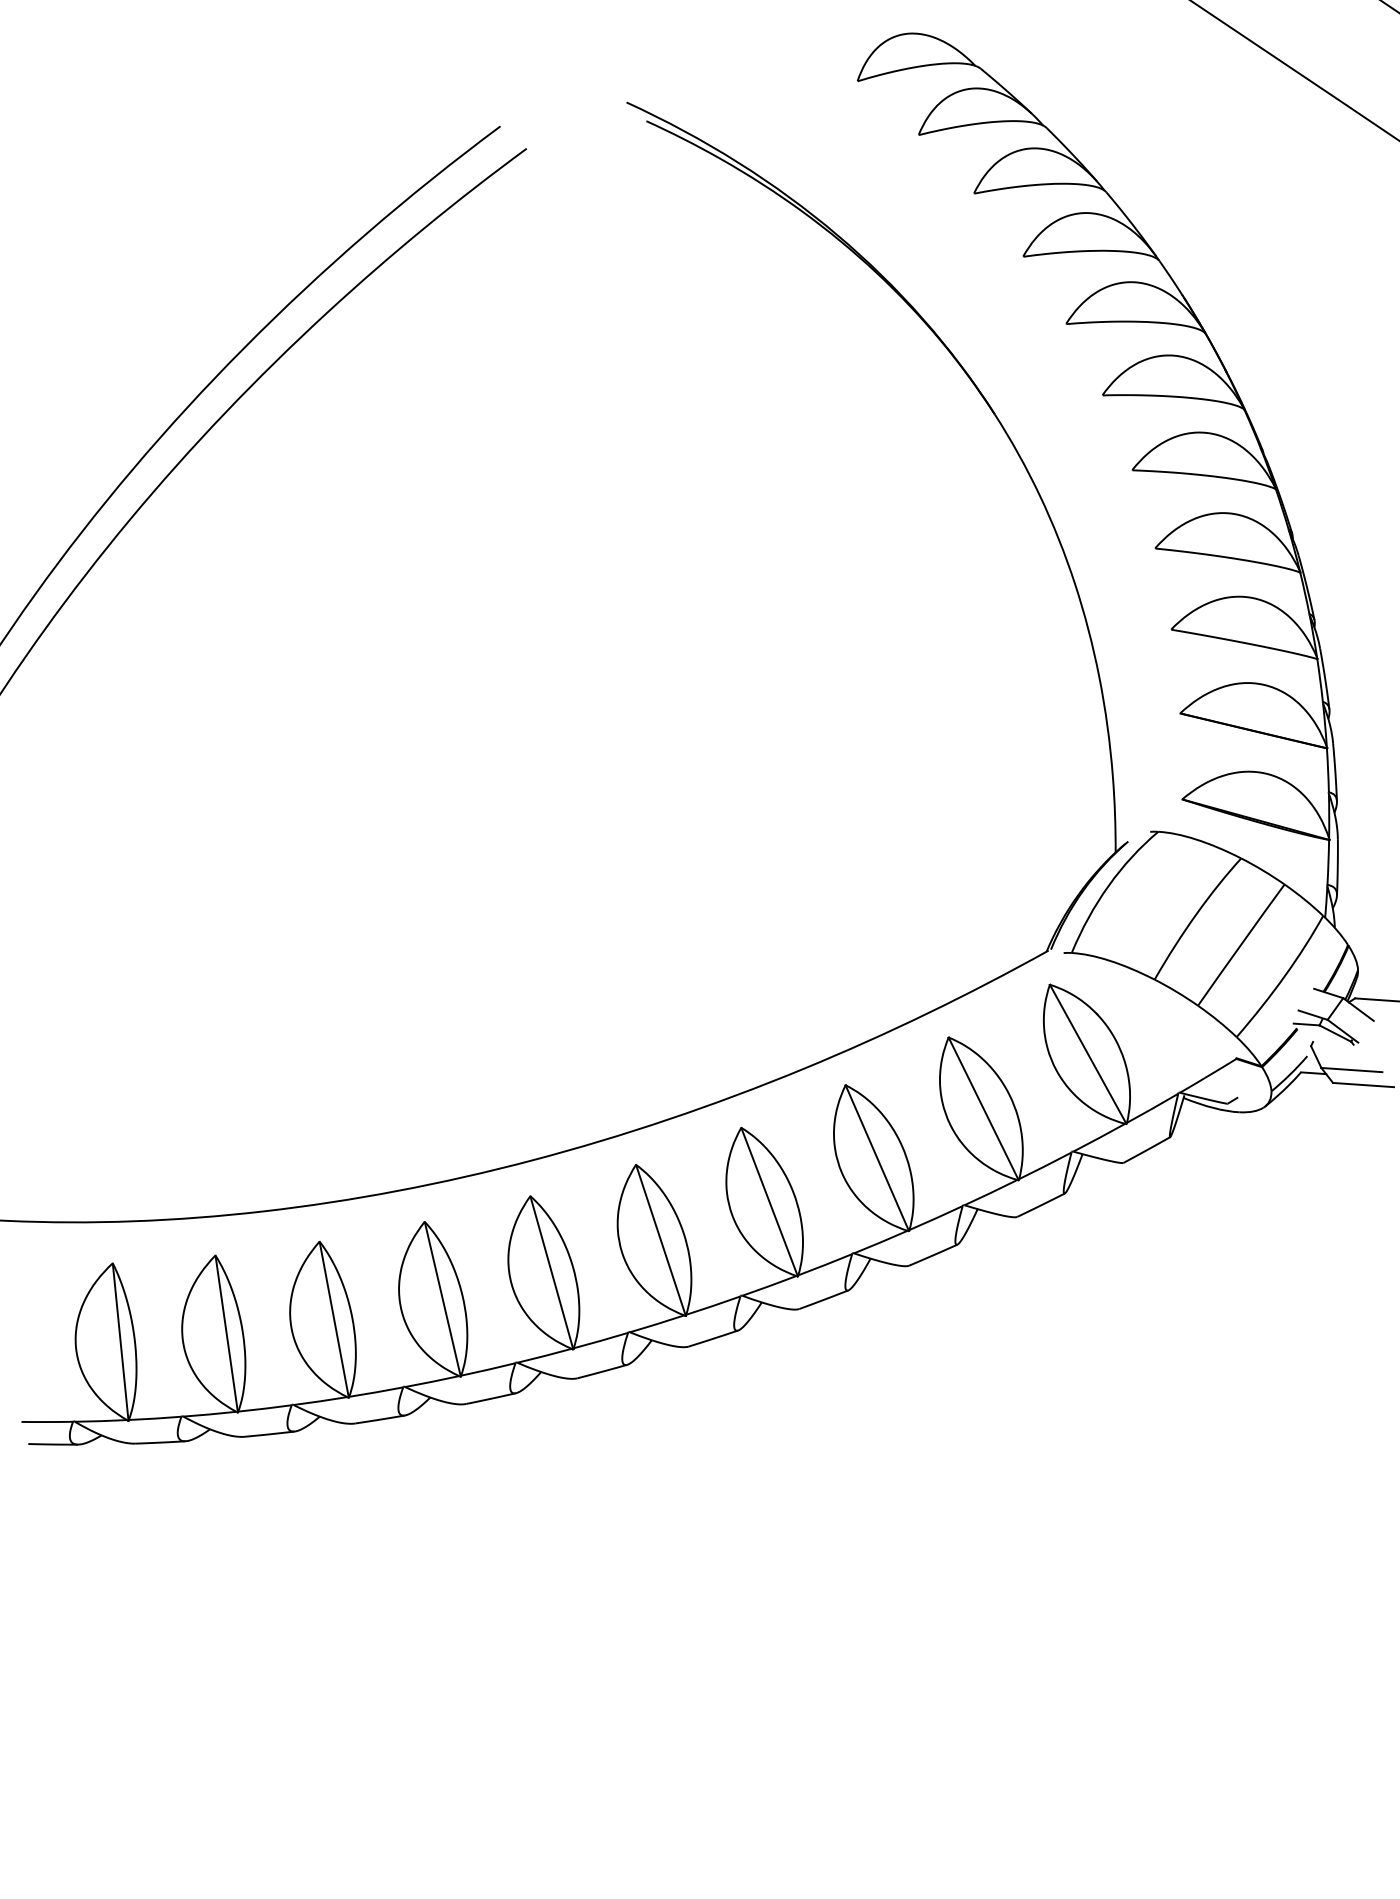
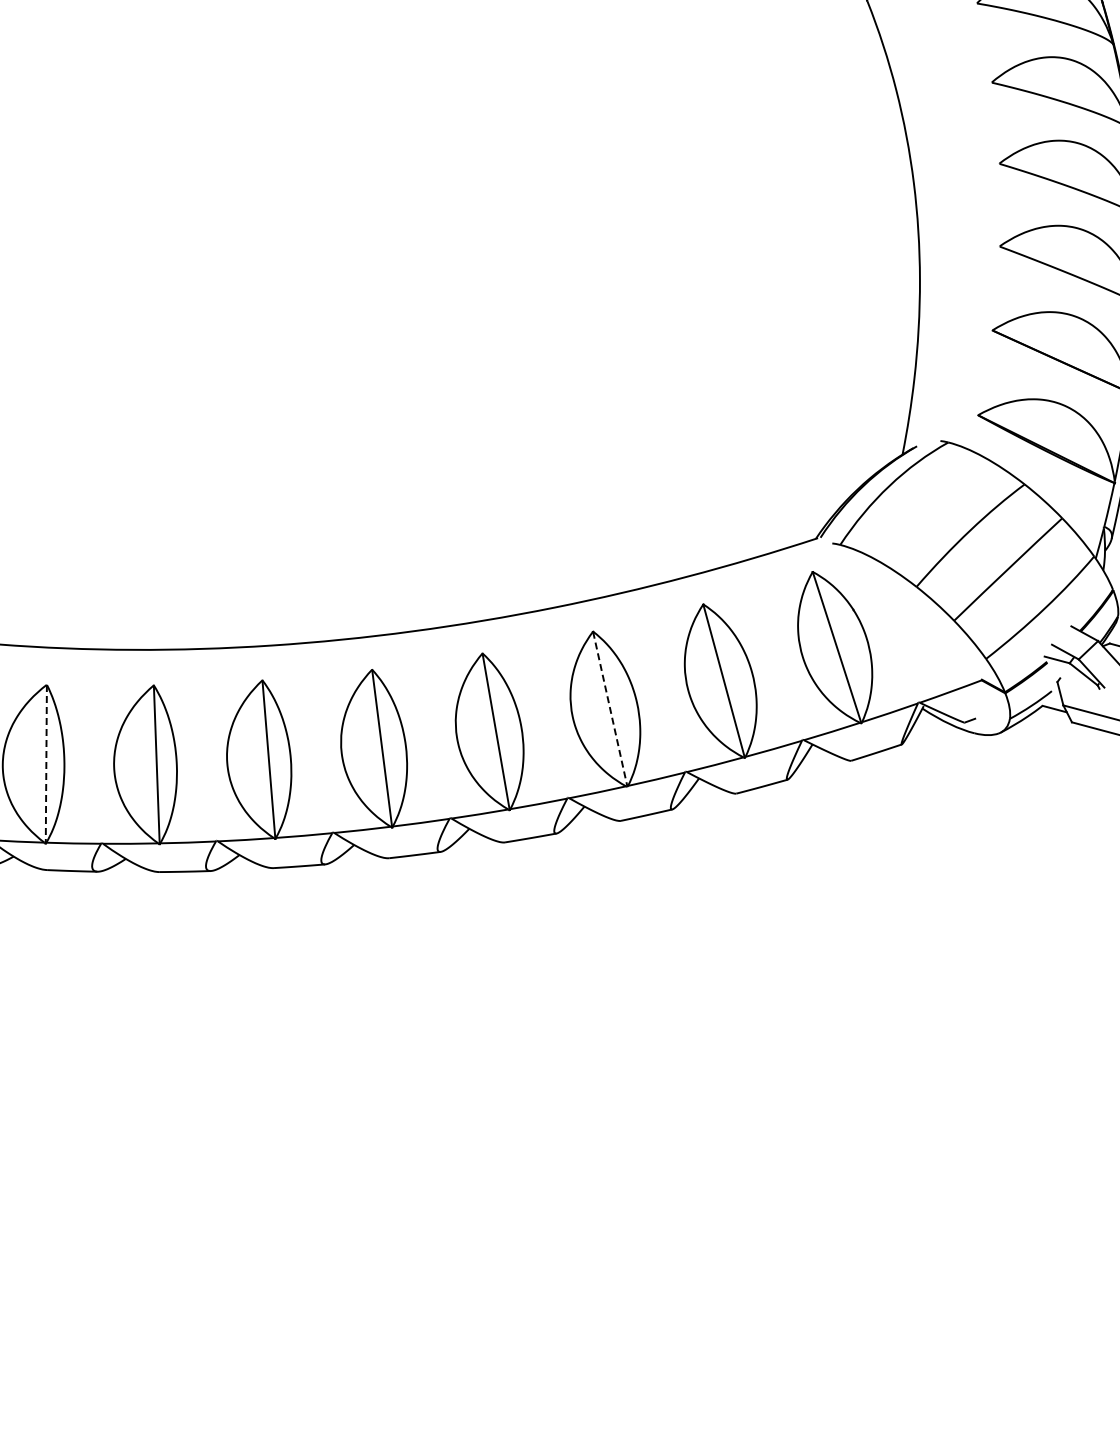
line: (877, 1158) -> (610, 709), solid -> dashed
line: (334, 1320) -> (46, 765), solid -> dashed

